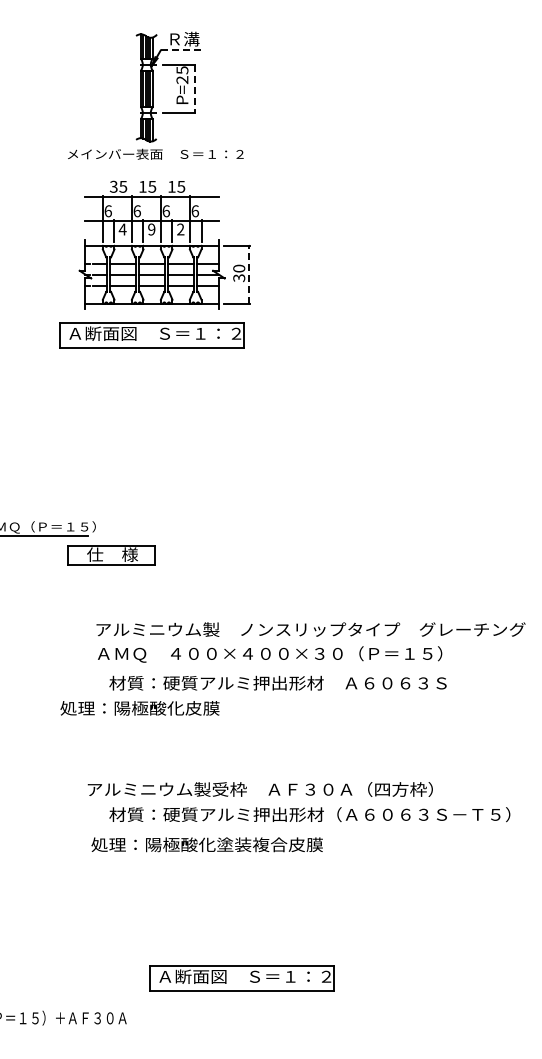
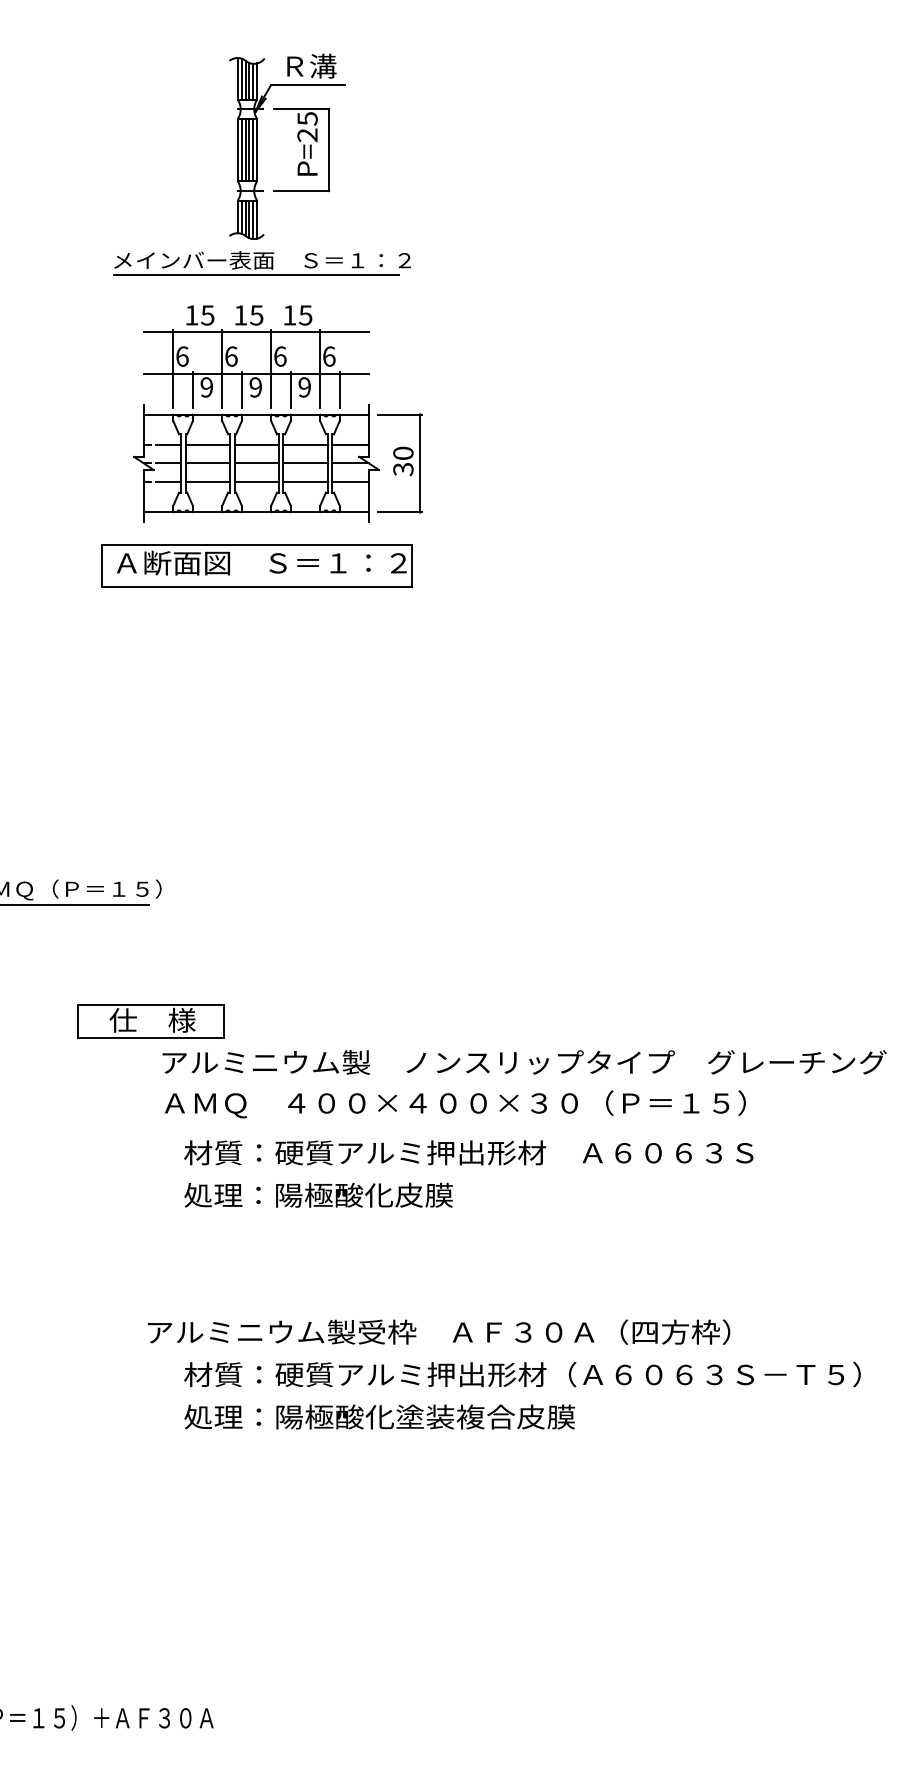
line: (182, 50) -> (307, 85), dashed -> solid
line: (195, 89) -> (329, 151), dashed -> solid
line: (151, 163) -> (255, 275), added
text: (113, 186) -> (191, 314), 35 -> 15
text: (122, 229) -> (206, 387), 4 -> 9
text: (180, 229) -> (304, 387), 2 -> 9
line: (249, 274) -> (420, 463), dashed -> solid
part: (111, 555) -> (150, 1021), moved
text: (139, 708) -> (317, 1195), moved
text: (206, 844) -> (378, 1416), moved
part: (241, 978) -> (407, 1651), removed

